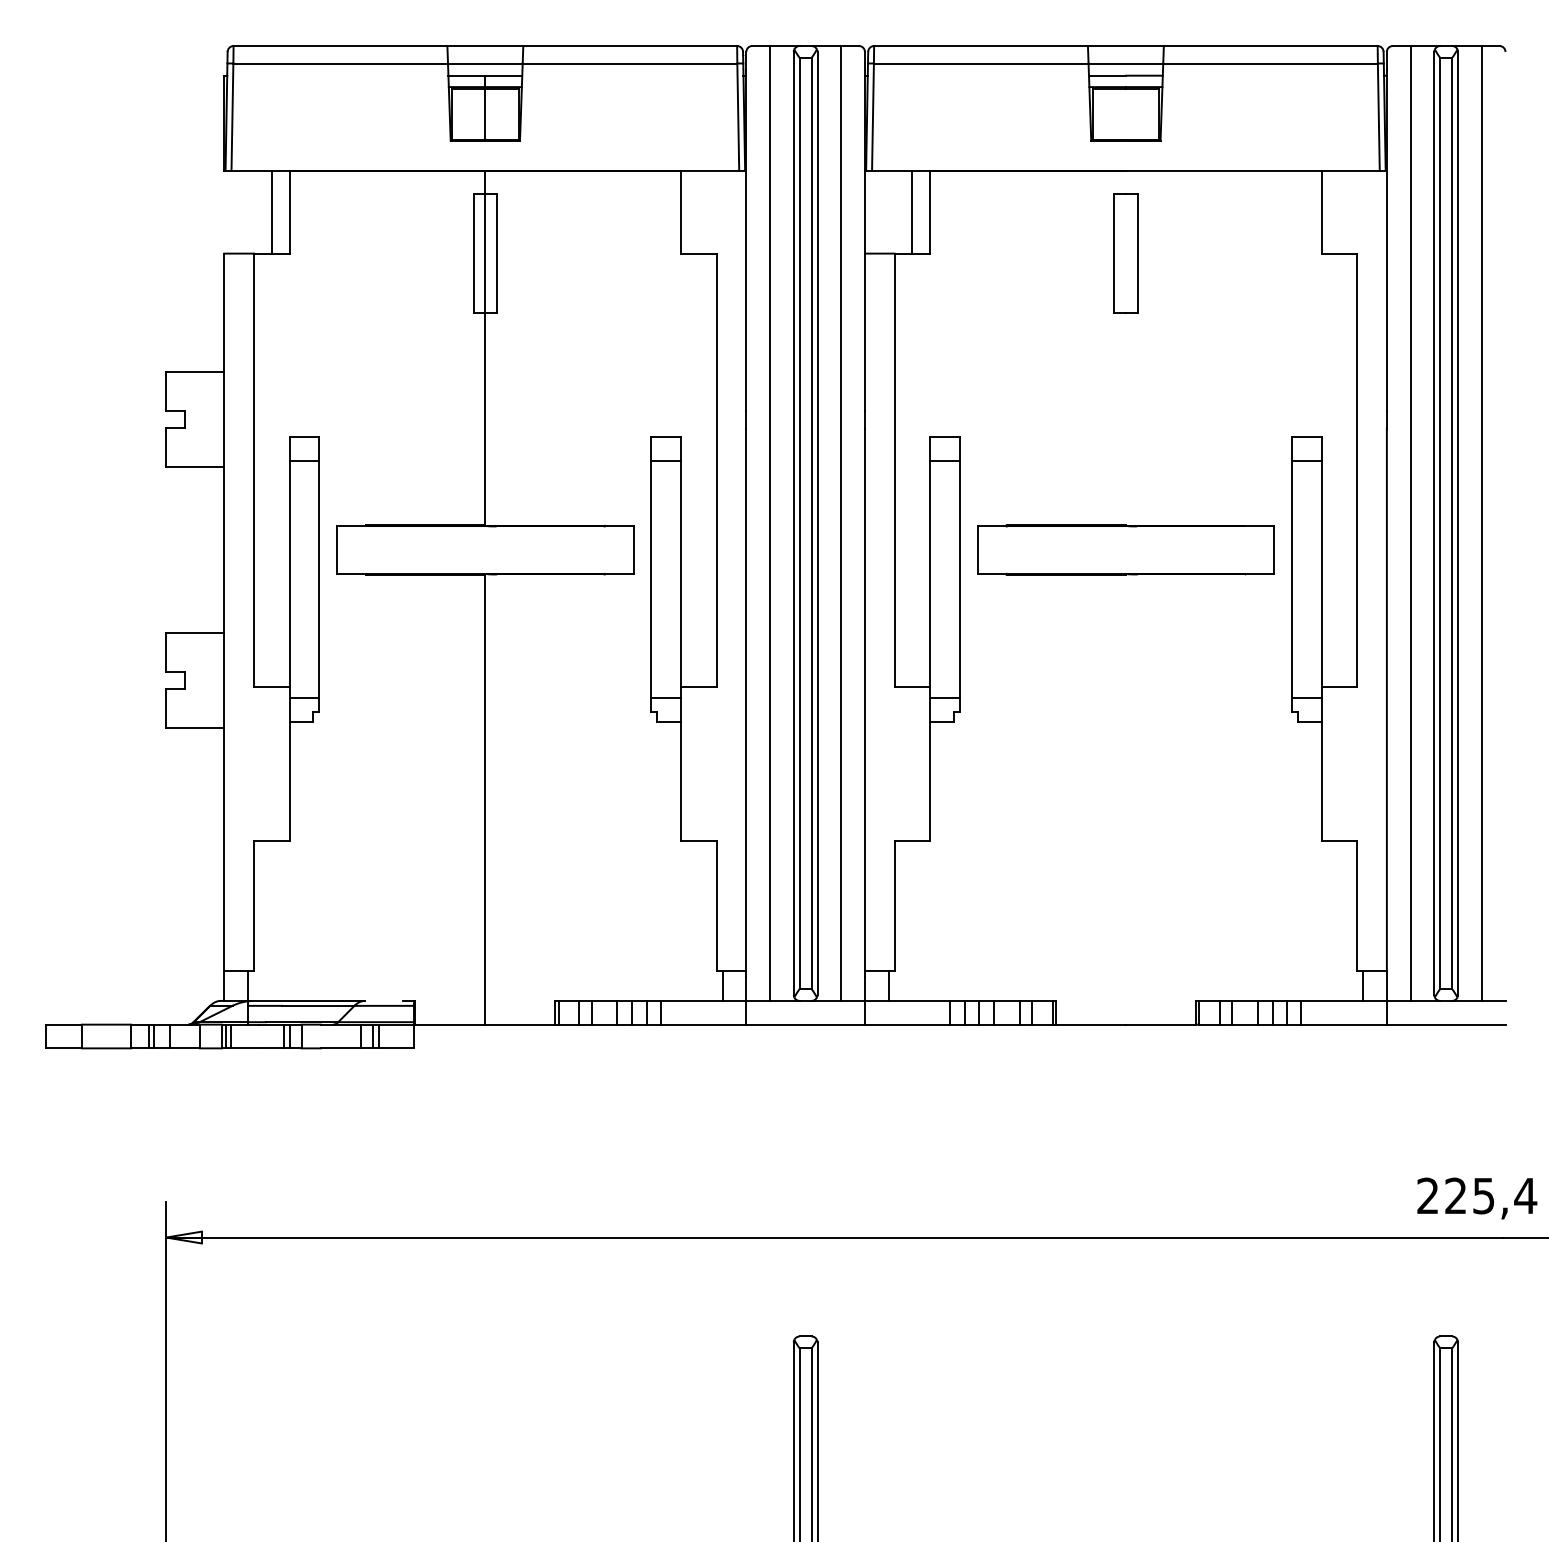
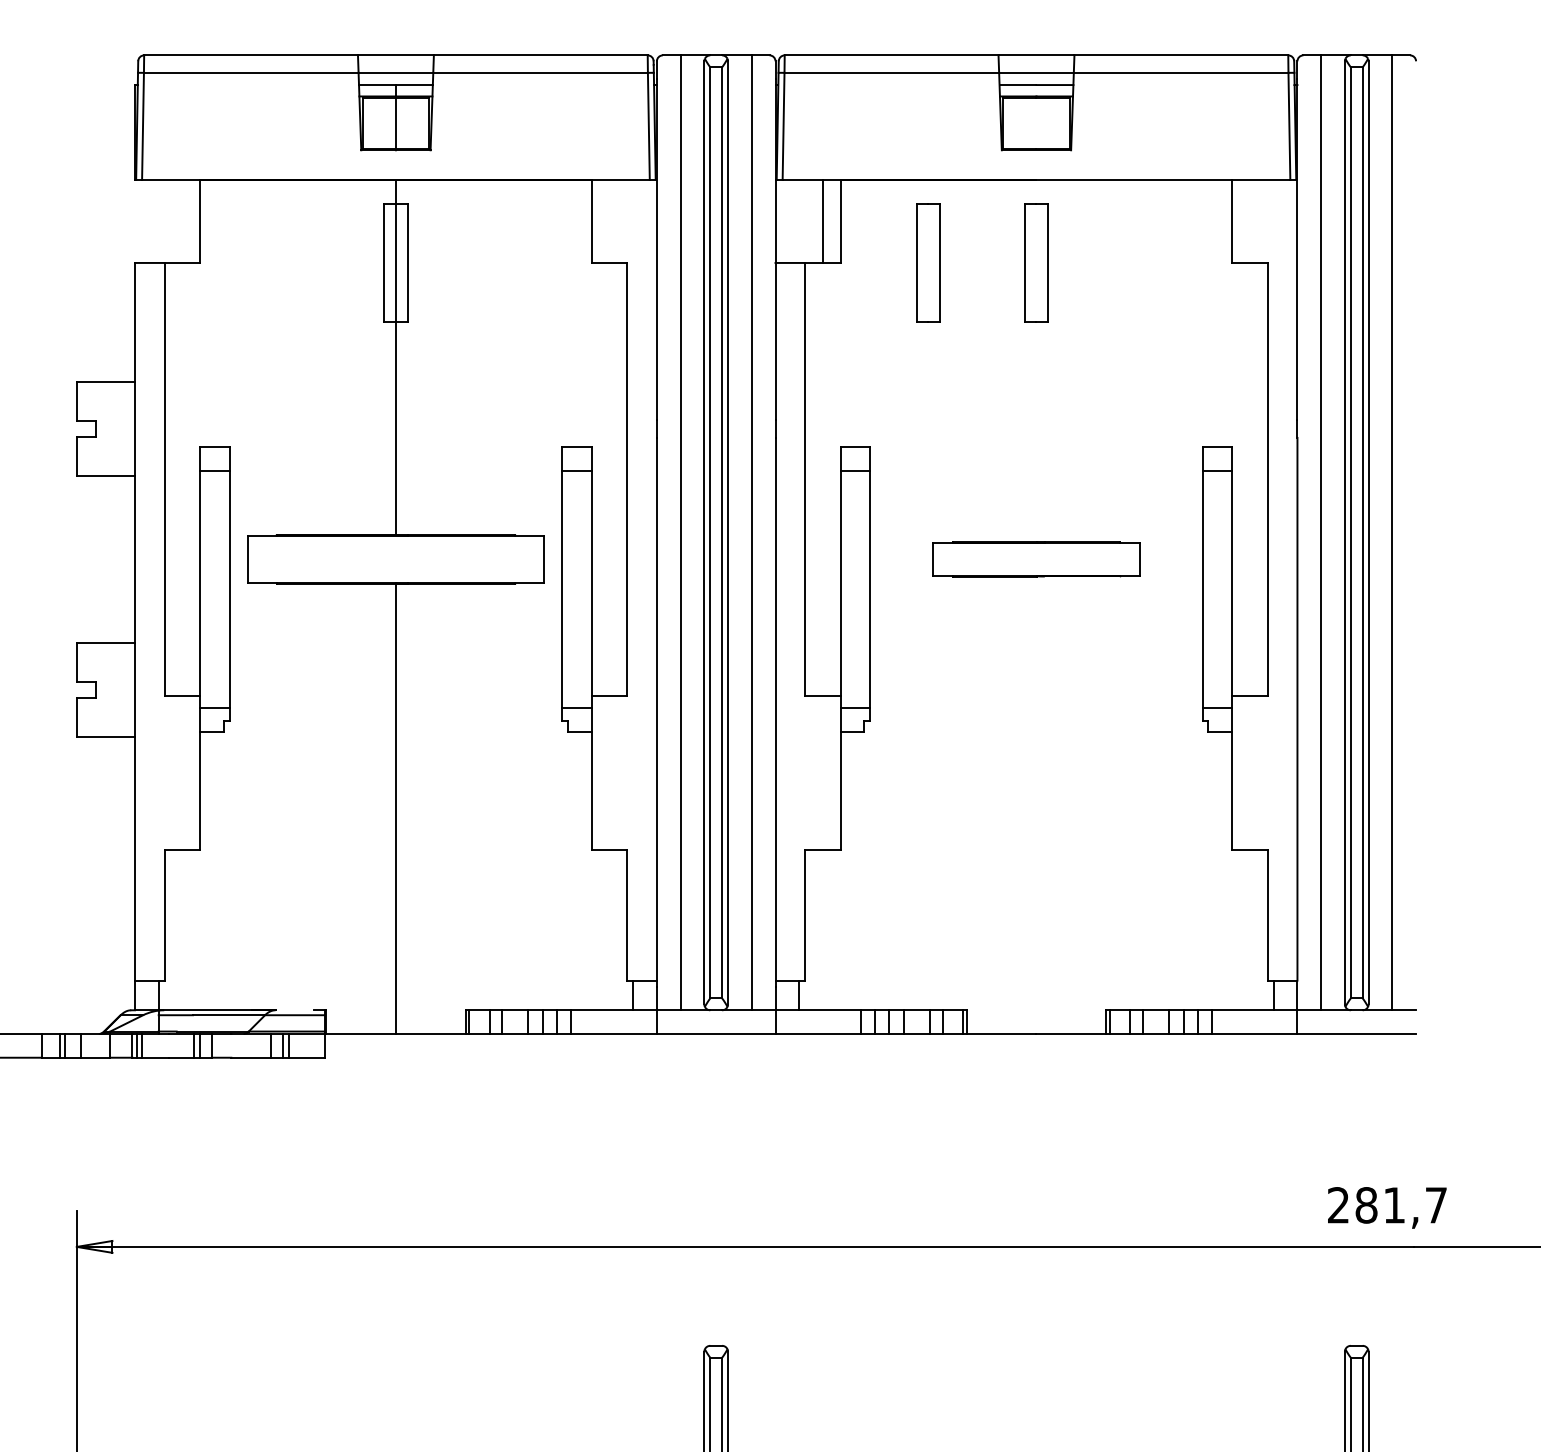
line: (271, 211) -> (182, 220), removed
part: (1017, 253) -> (928, 262), added
part: (1125, 549) -> (1036, 558), size x0.7
text: (1491, 1195) -> (1402, 1204), 225,4 -> 281,7

